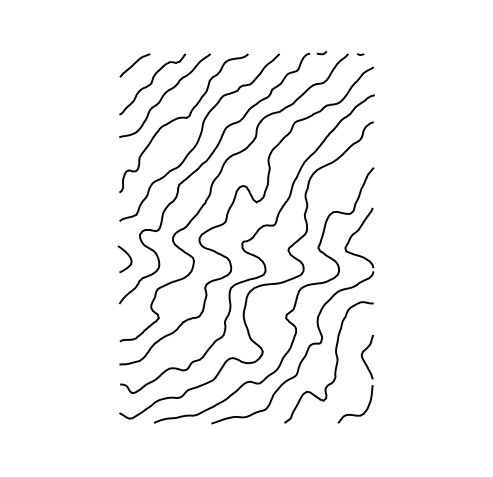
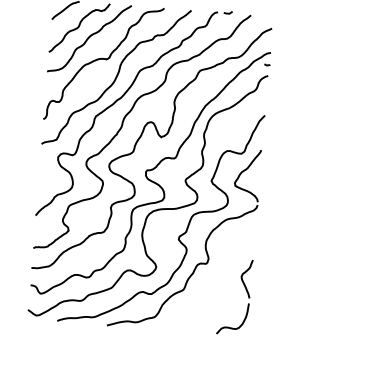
line: (360, 54) -> (267, 64), moved
curve: (127, 255) -> (45, 174), removed
curve: (335, 364) -> (218, 283), removed

